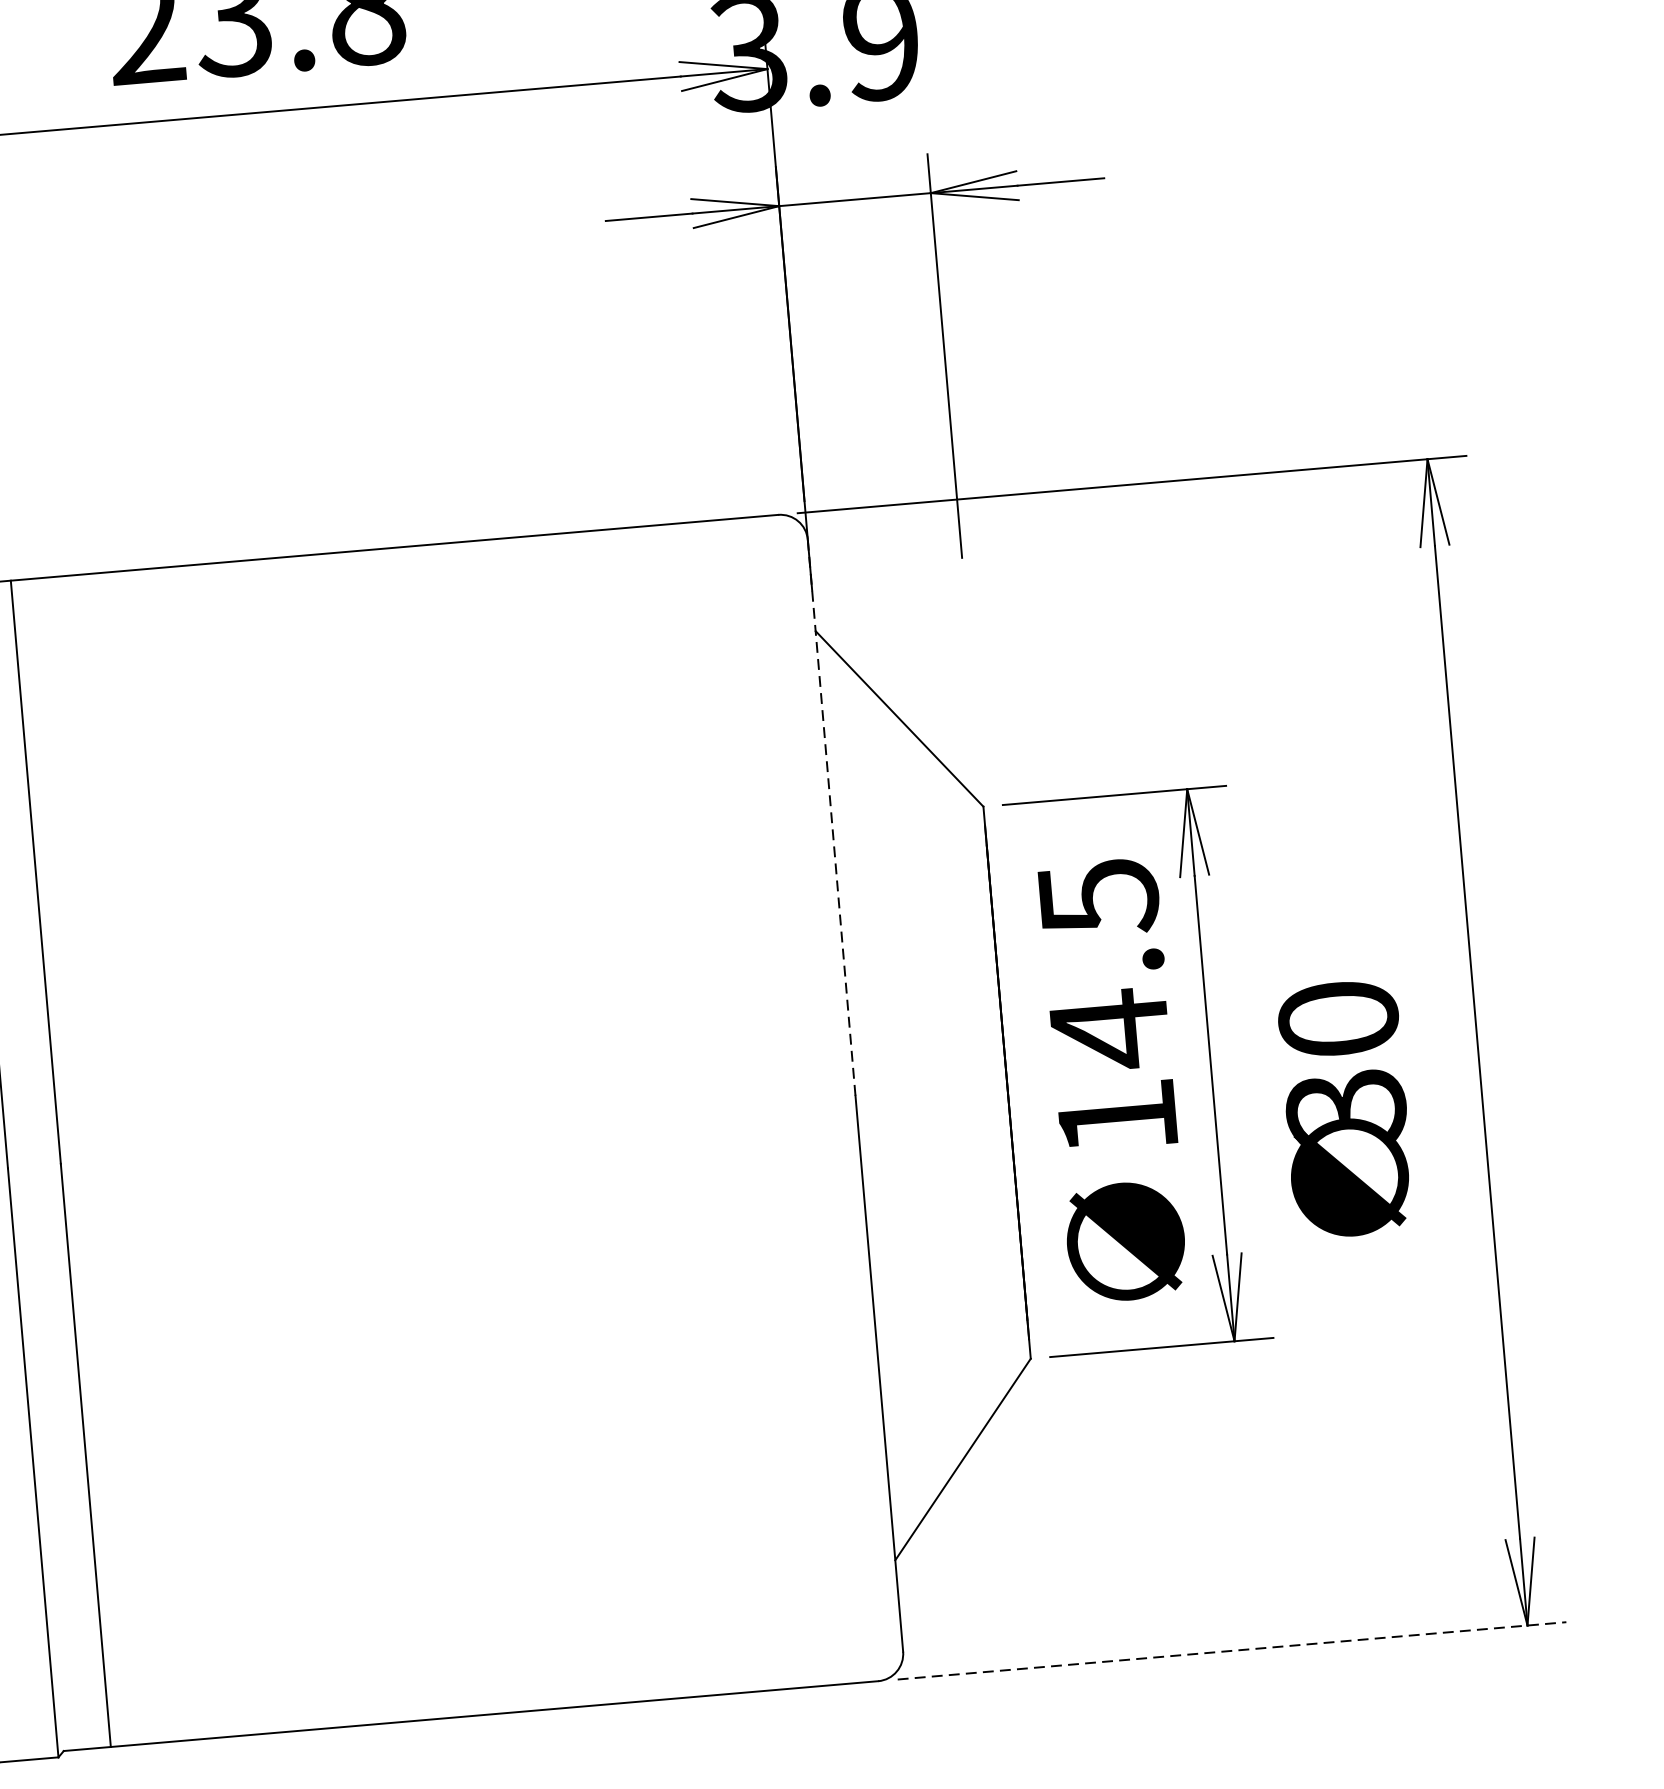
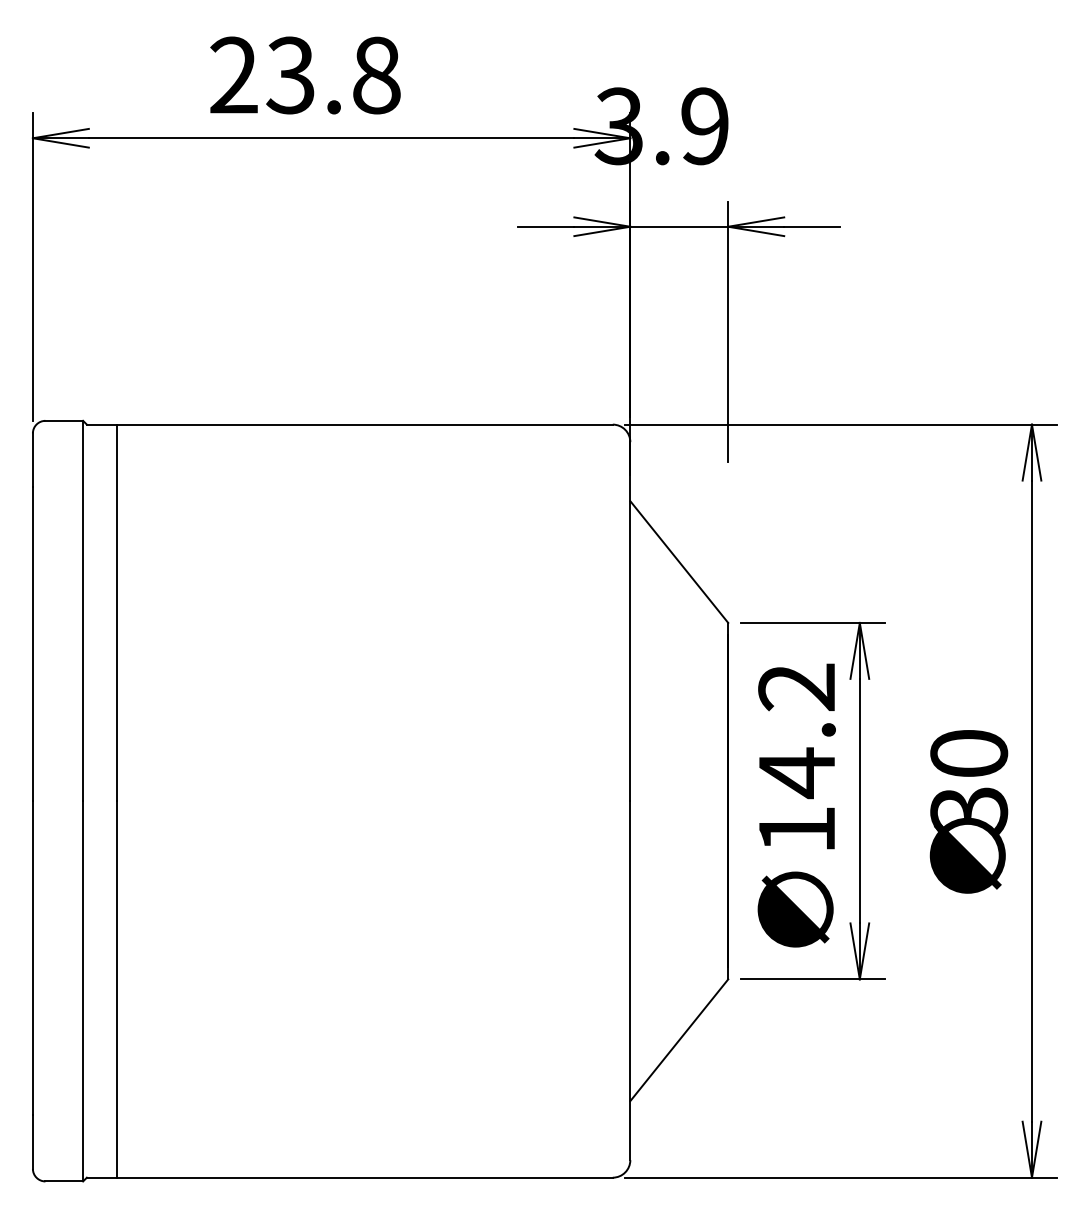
line: (832, 819) -> (630, 622), dashed -> solid
text: (1097, 897) -> (796, 687), 14.5 -> 14.2
text: (1345, 1108) -> (968, 811), moved
line: (1232, 1650) -> (841, 1177), dashed -> solid

